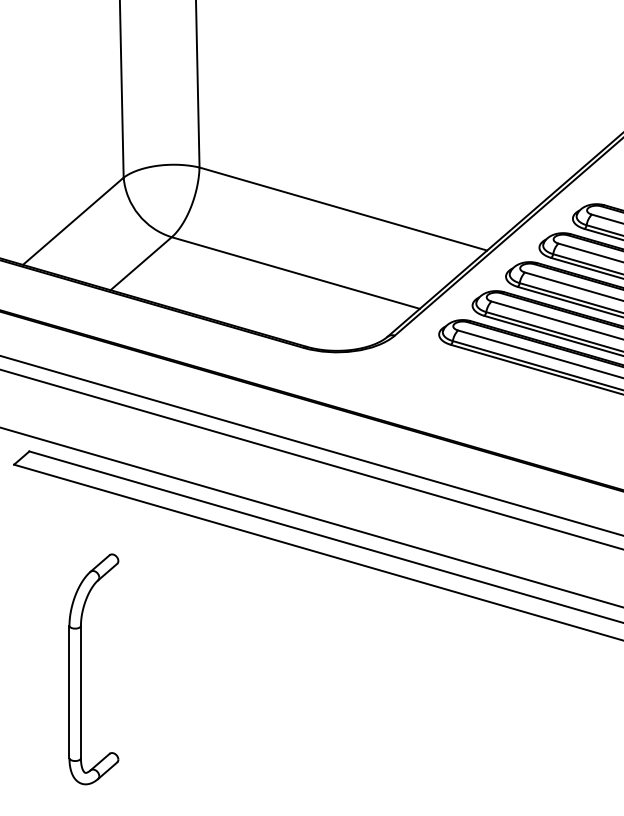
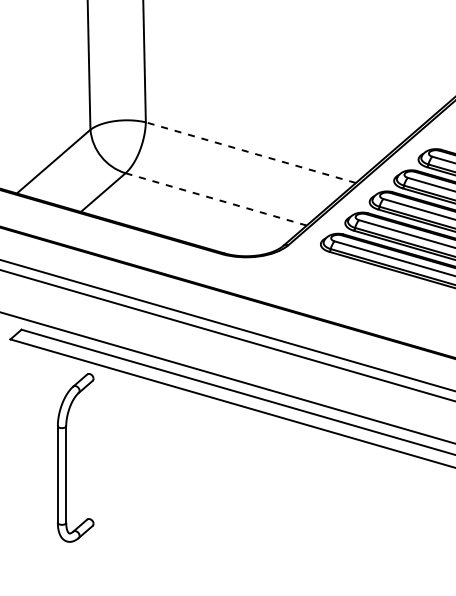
line: (342, 208) -> (250, 152), solid -> dashed
line: (296, 273) -> (216, 199), solid -> dashed
part: (81, 668) -> (66, 457), moved

